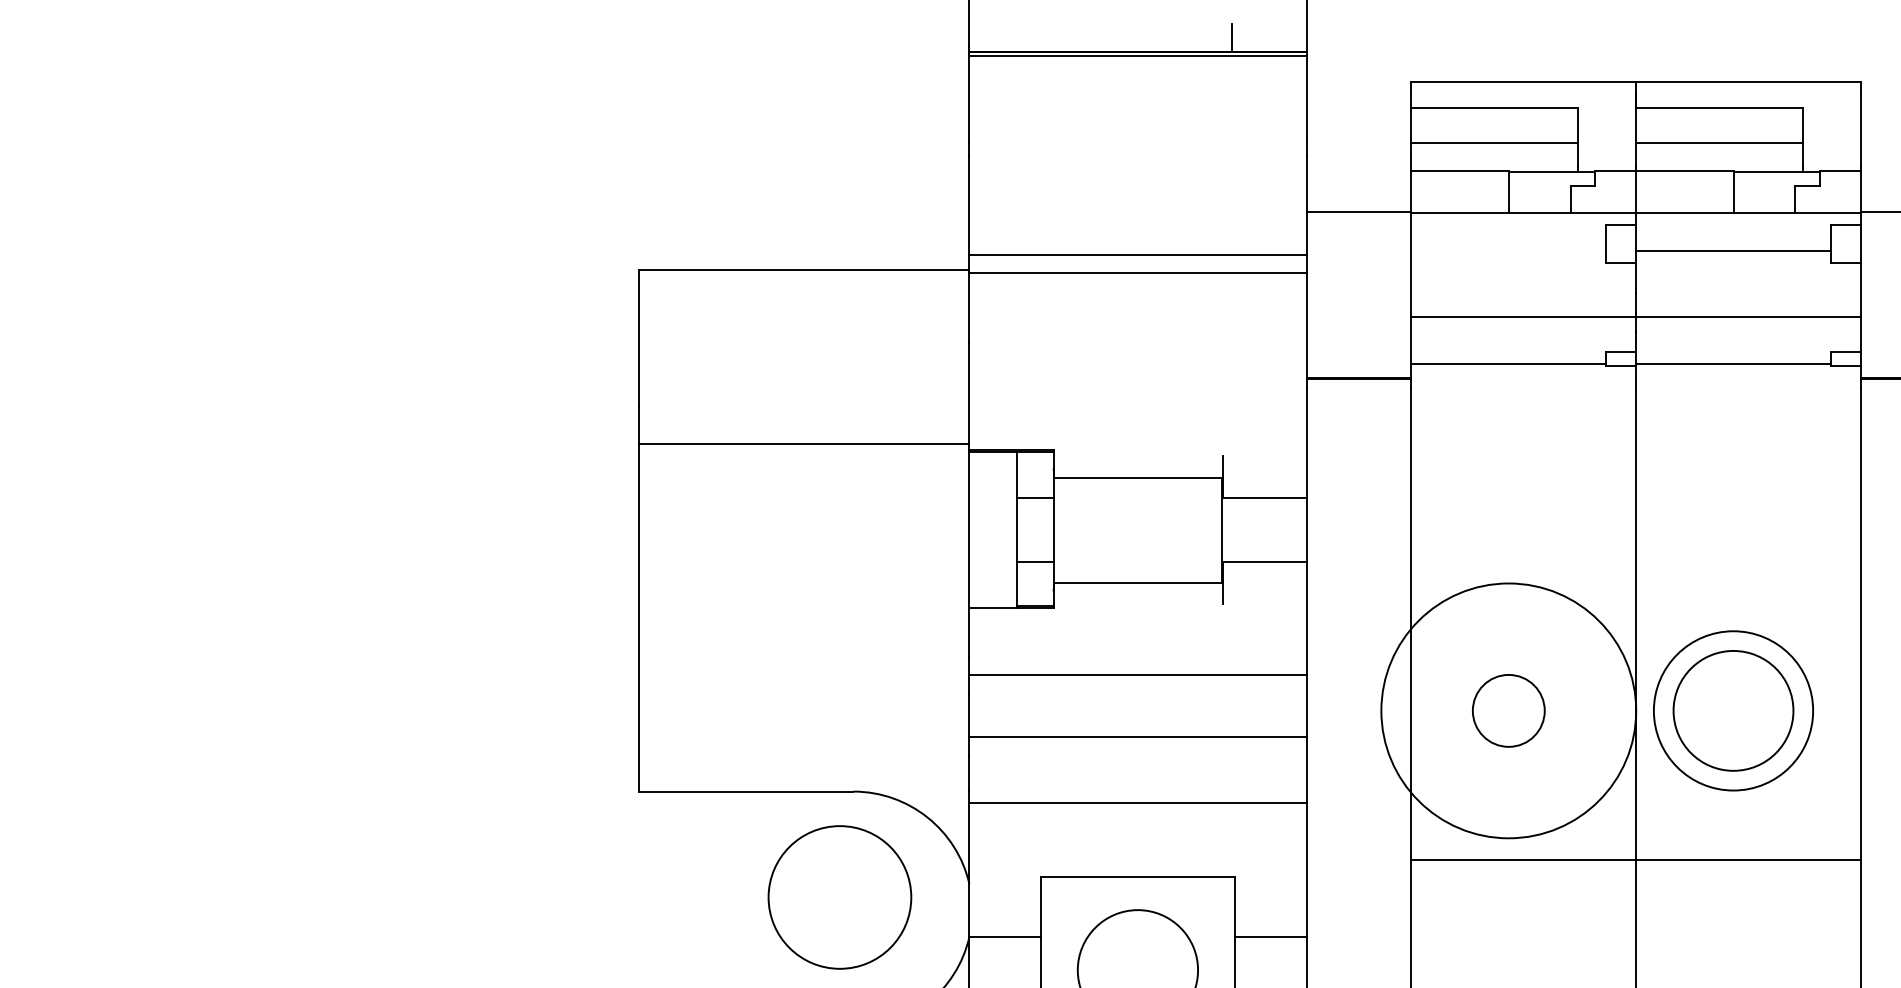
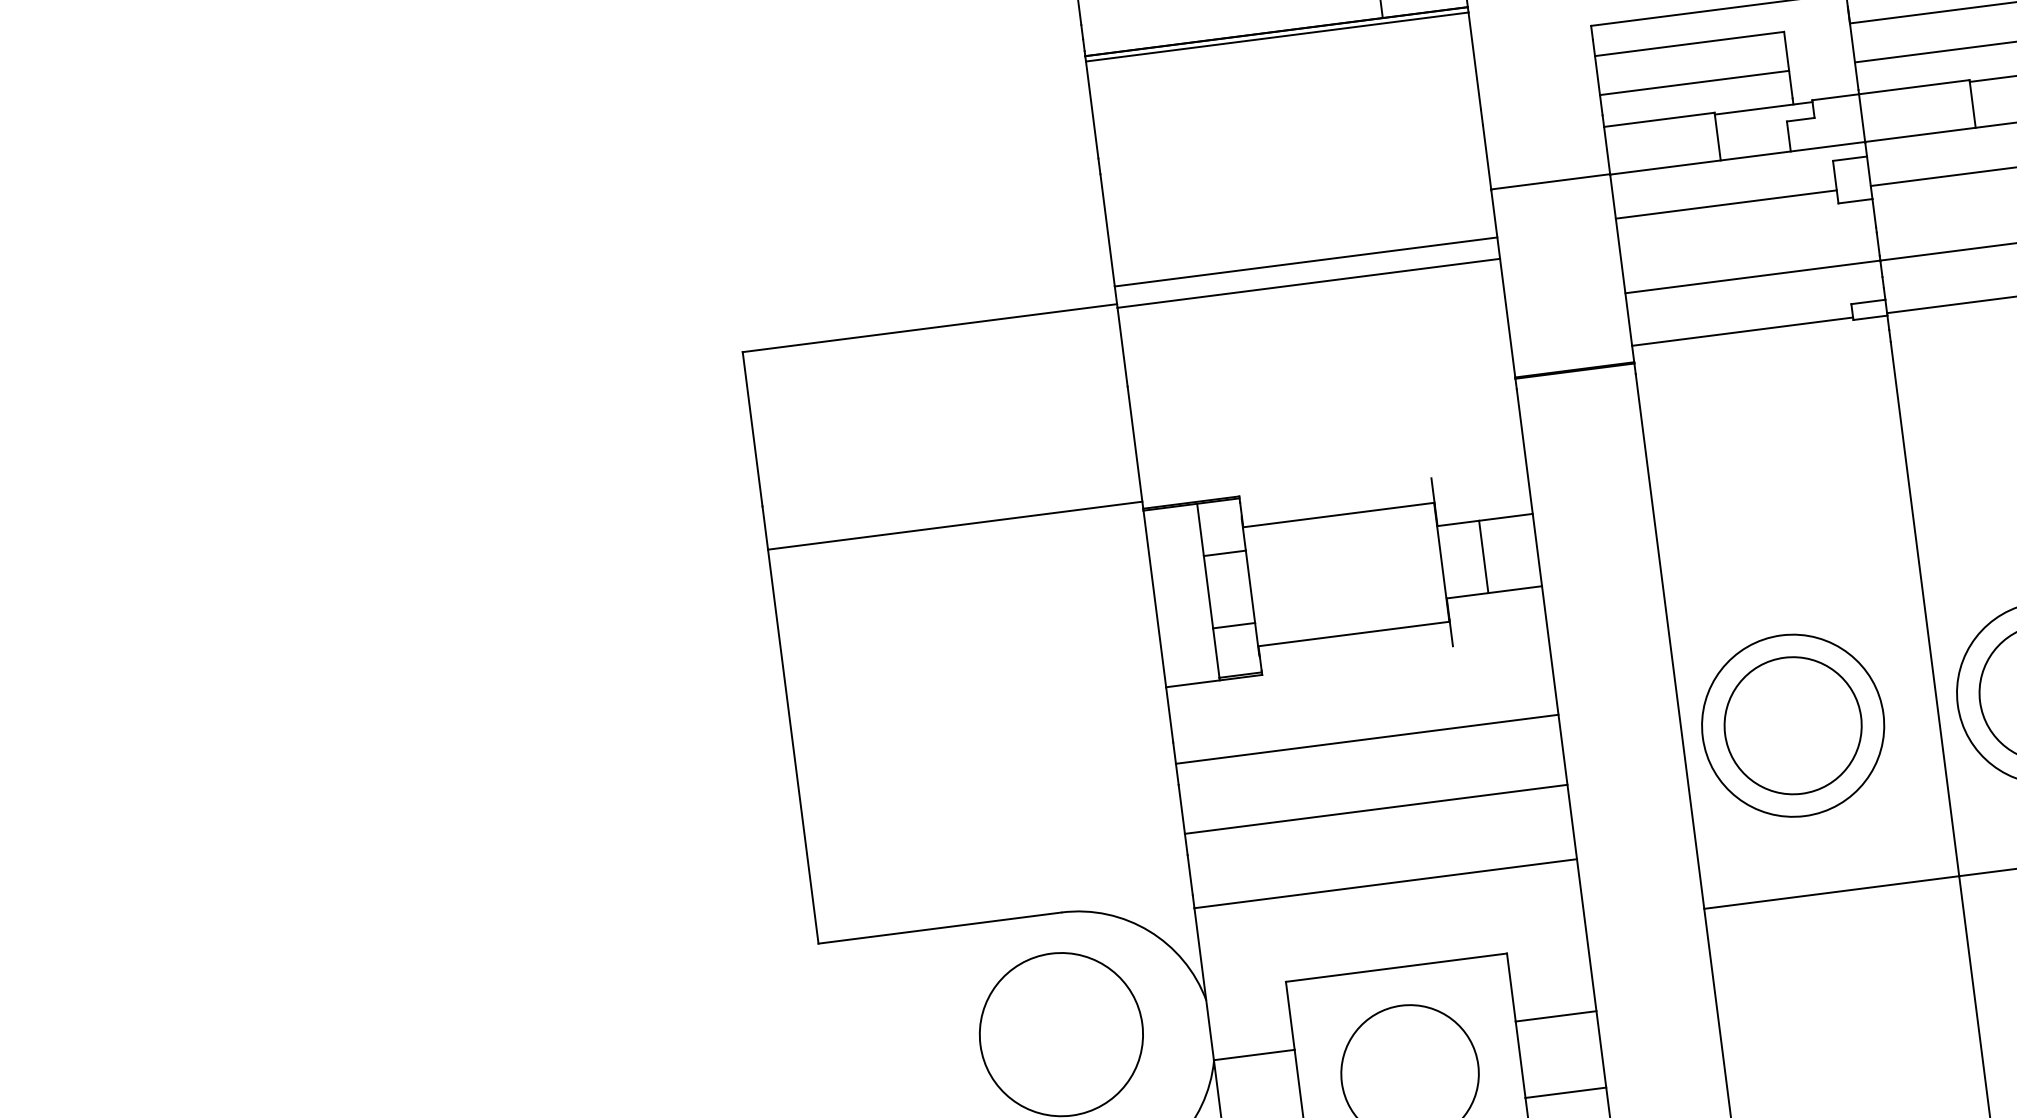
line: (1508, 251) -> (1726, 204), added
line: (1259, 530) -> (1484, 557), added
circle: (1508, 710) -> (1792, 725), size x0.62
circle: (1508, 710) -> (1792, 725), size x1.67

